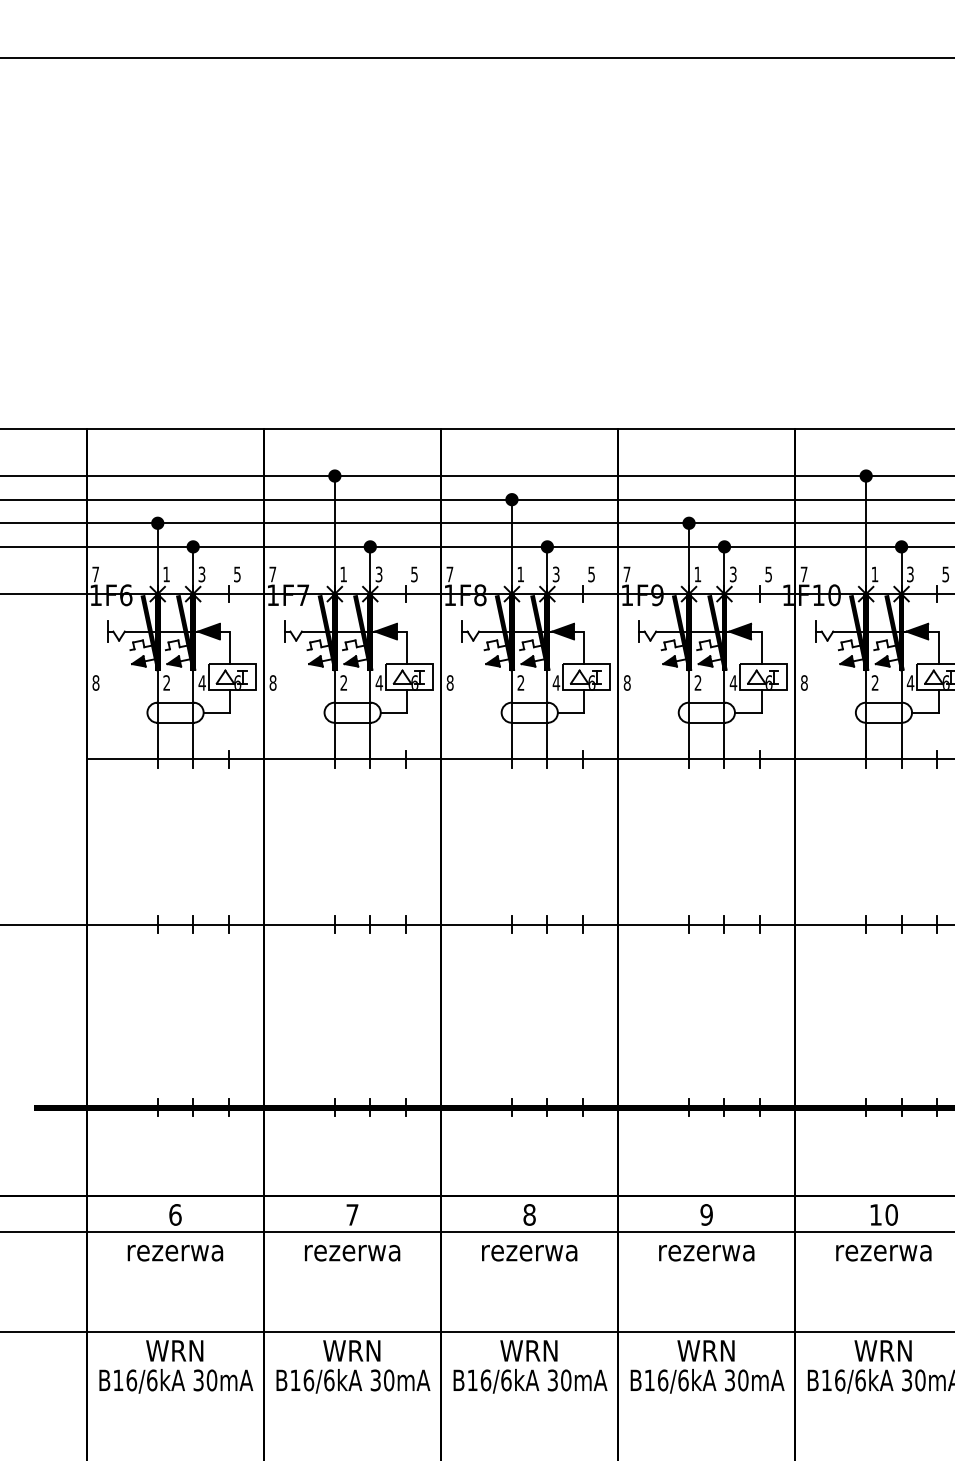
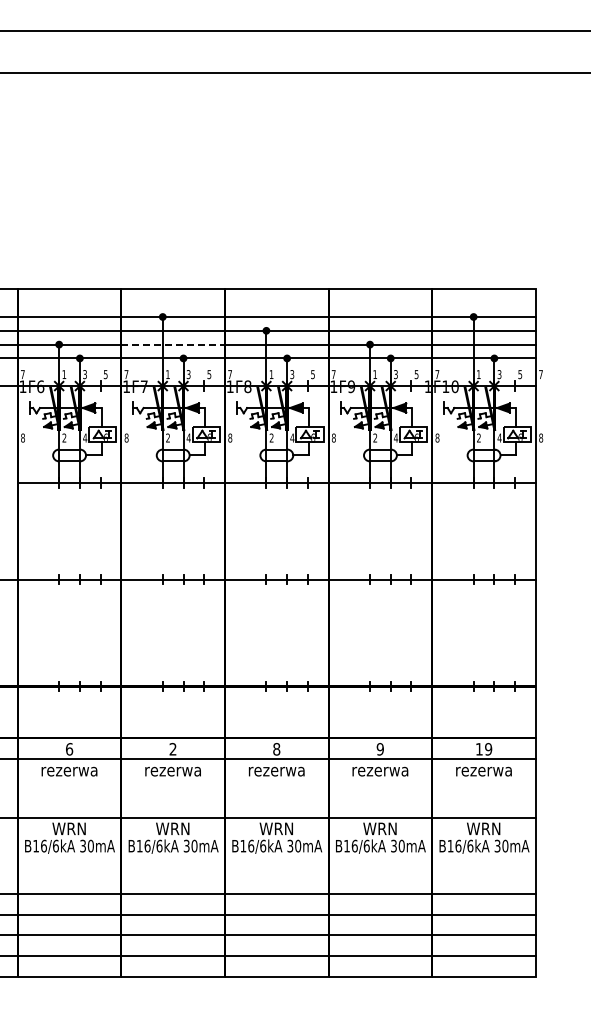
line: (353, 523) -> (173, 344), solid -> dashed
text: (351, 1215) -> (172, 749), 7 -> 2
text: (891, 1215) -> (488, 749), 10 -> 19

